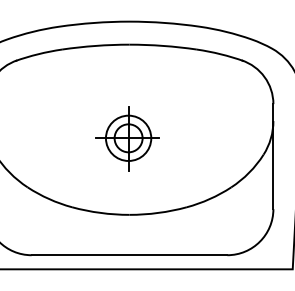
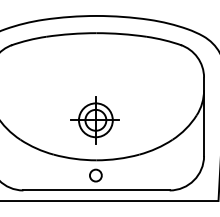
part: (127, 138) -> (95, 120), moved
circle: (128, 235) -> (95, 175), added

